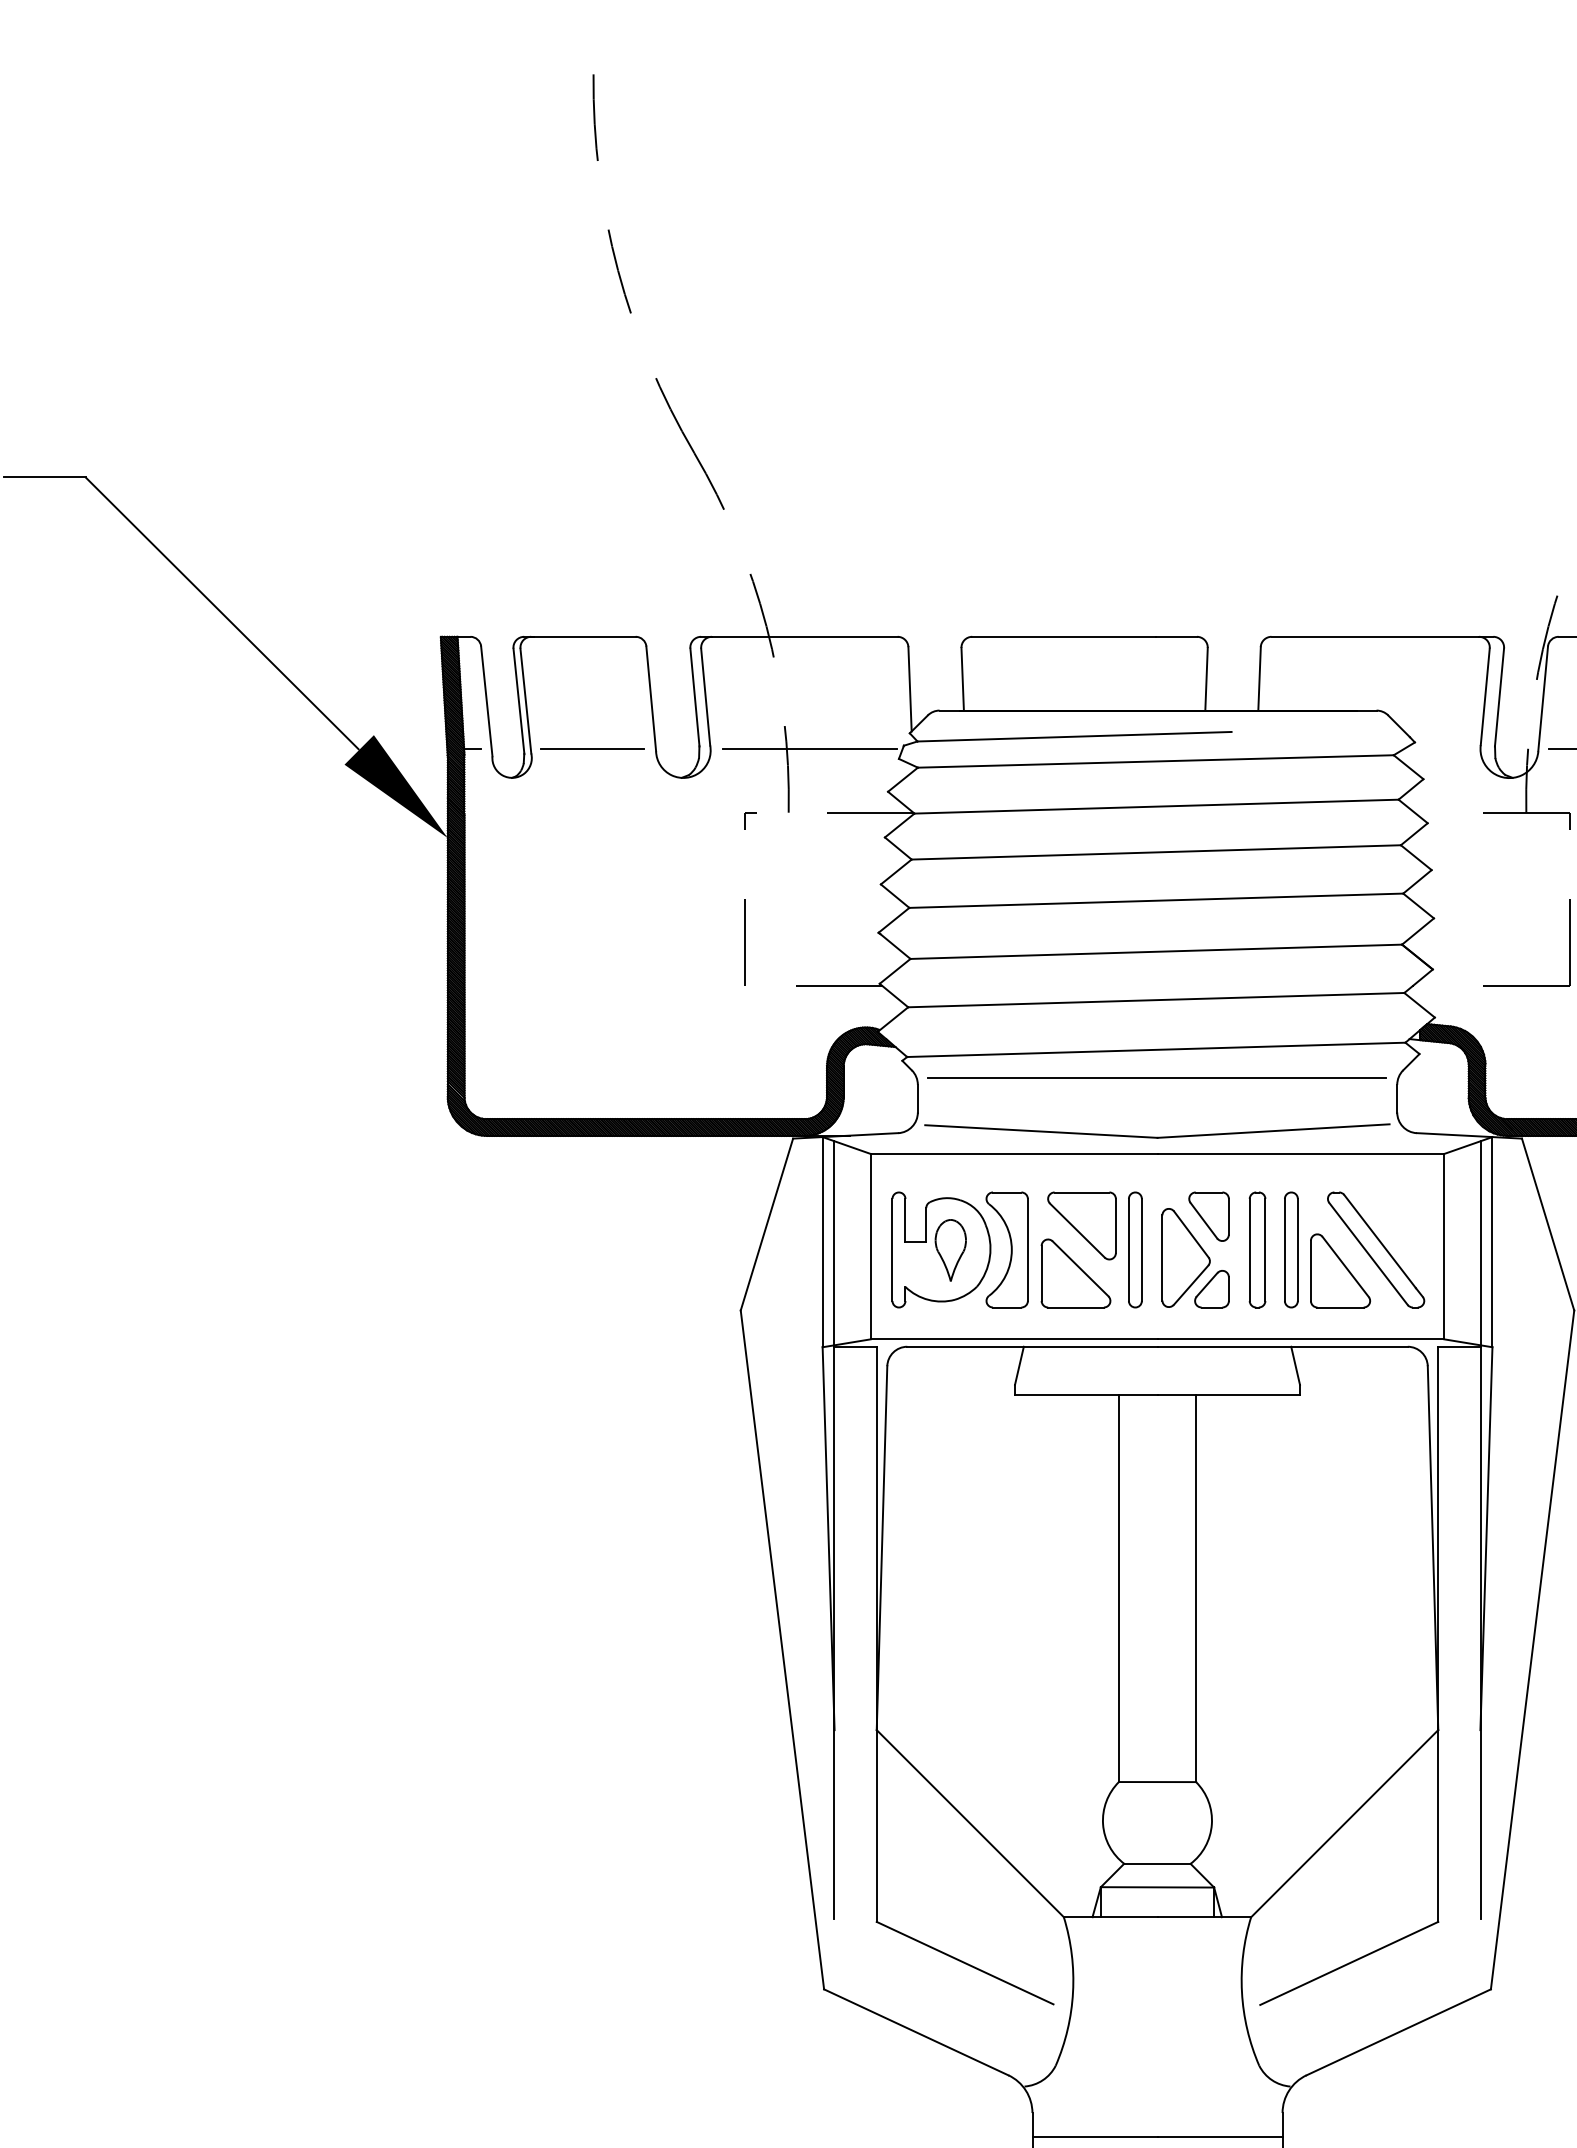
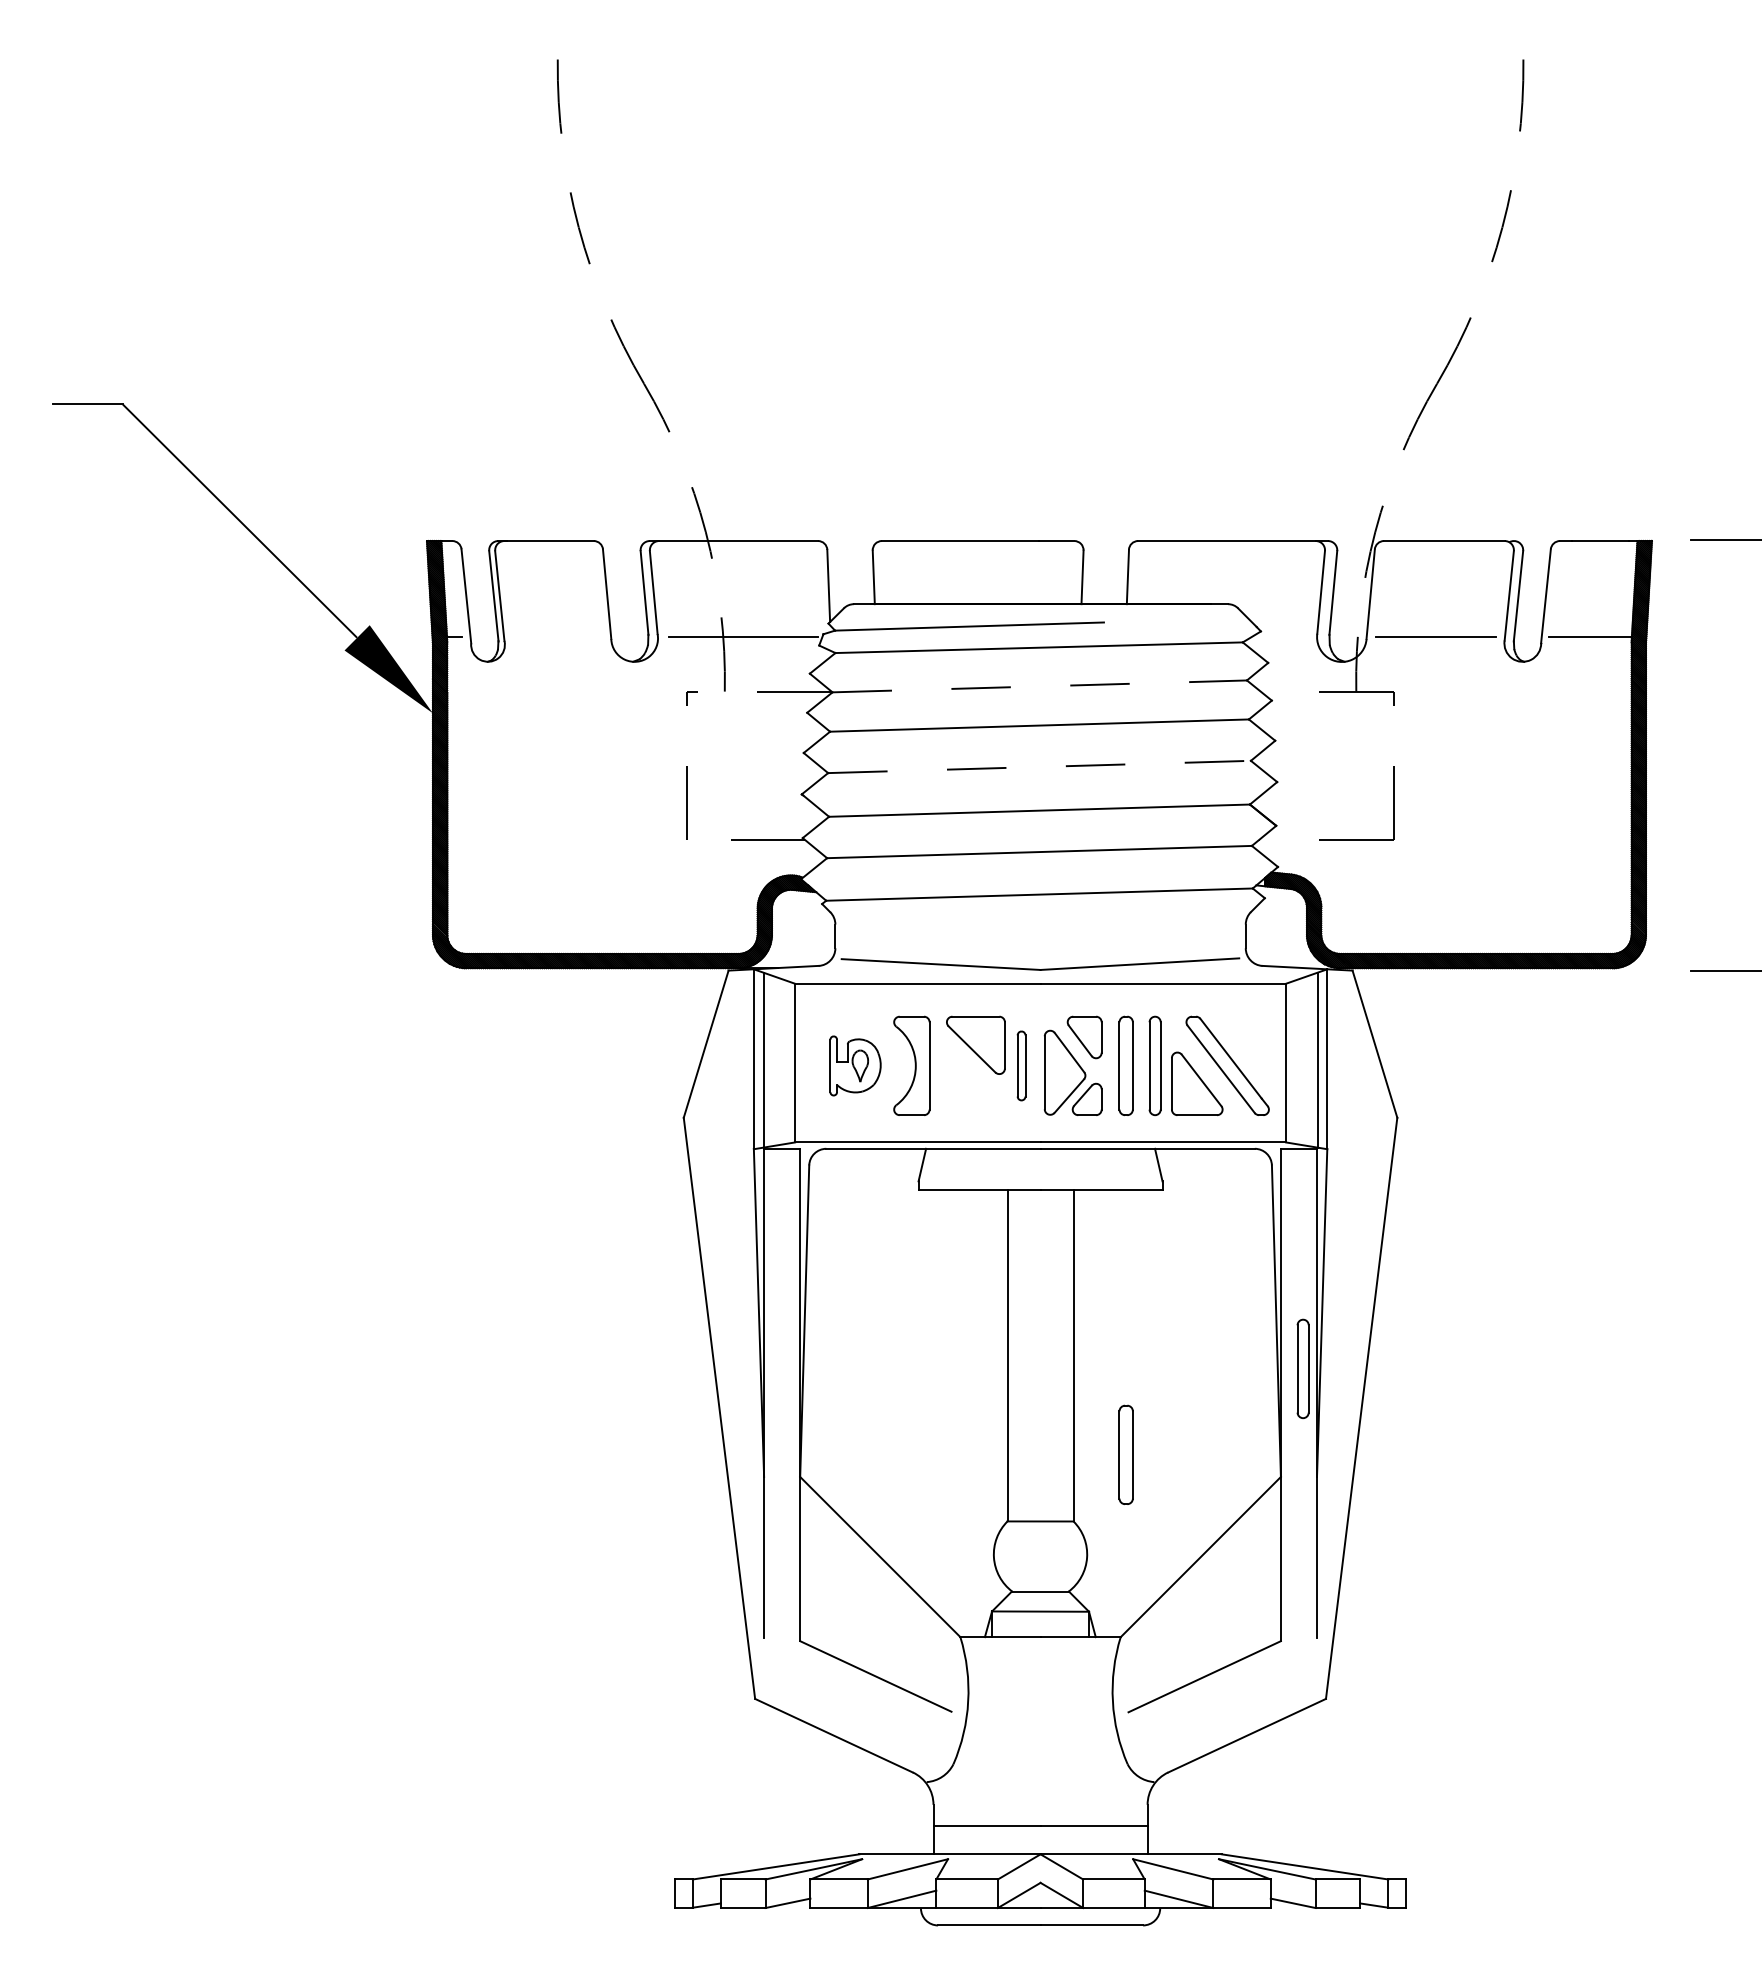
line: (593, 748) -> (557, 636), removed
line: (1157, 806) -> (1040, 686), solid -> dashed
line: (1157, 900) -> (1040, 766), solid -> dashed
line: (1157, 1077) -> (1040, 918), removed
part: (941, 1249) -> (855, 1065), size x0.6
part: (1135, 1249) -> (1021, 1065), size x0.7
part: (1075, 1272) -> (970, 1085), removed
part: (1463, 1603) -> (1302, 1368), added
part: (1256, 1703) -> (1125, 1454), added

